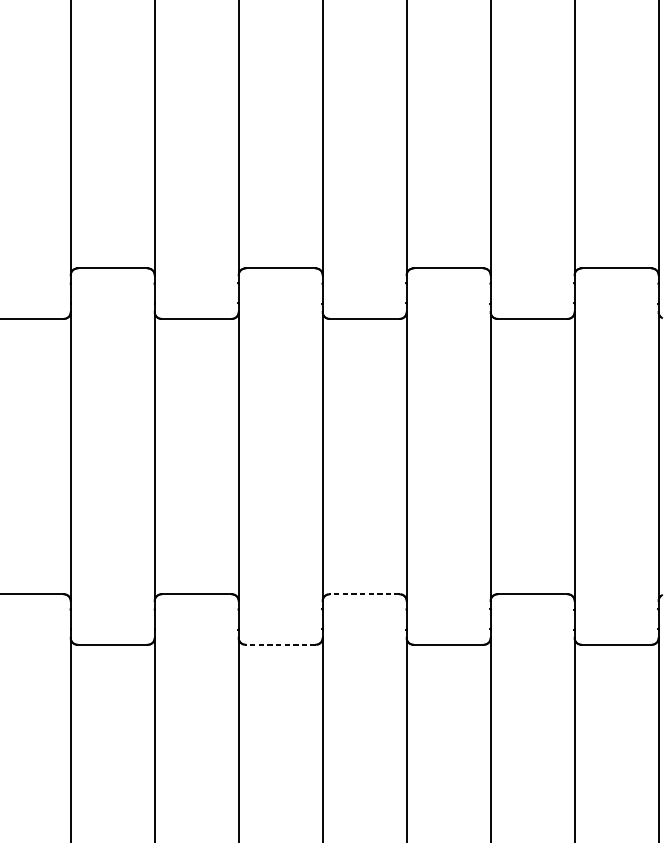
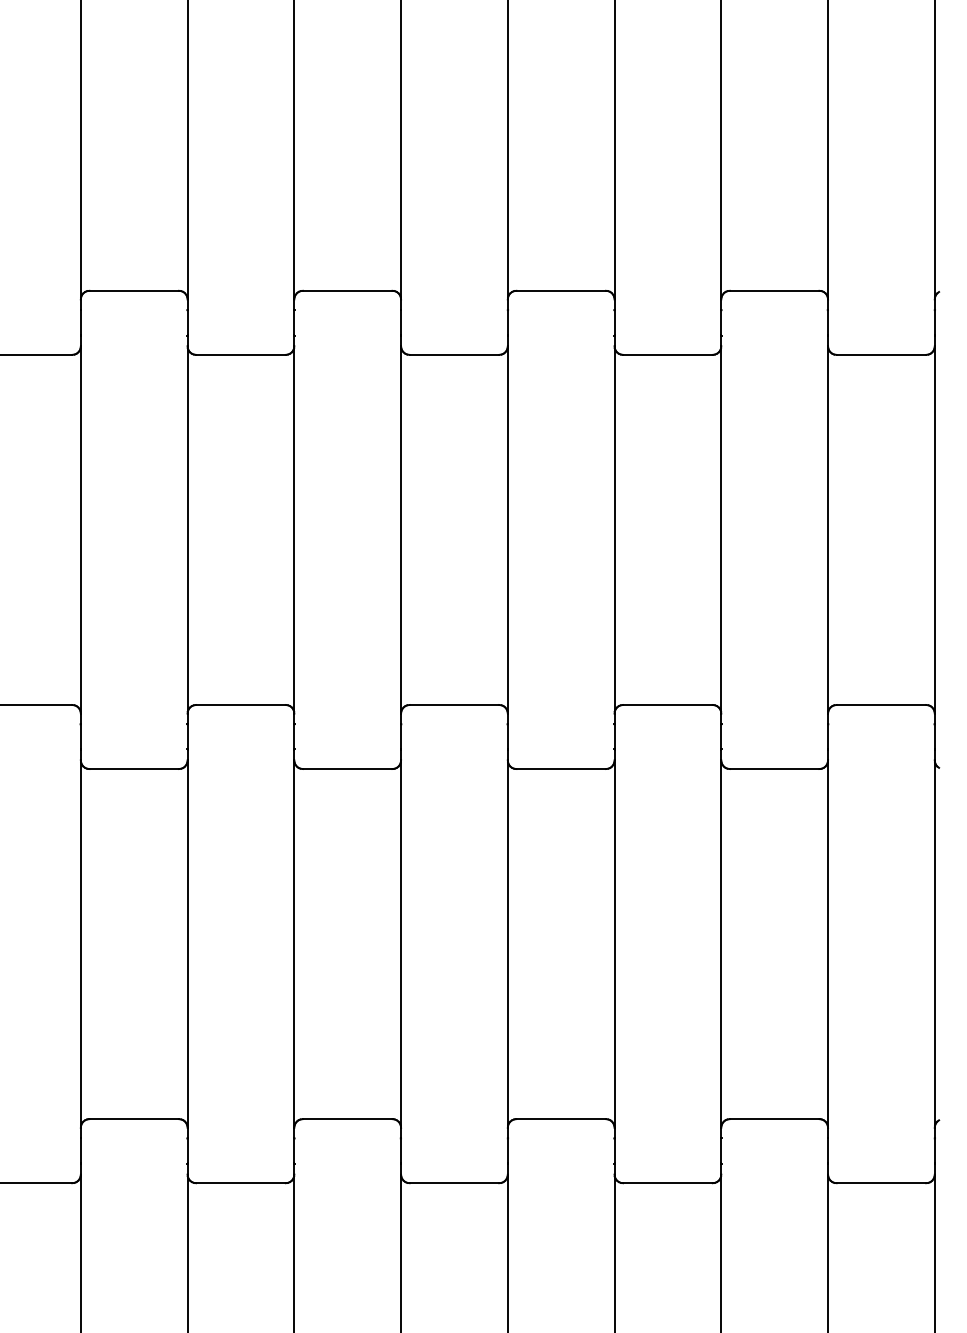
line: (364, 594) -> (561, 1119), dashed -> solid
line: (280, 644) -> (454, 1183), dashed -> solid

